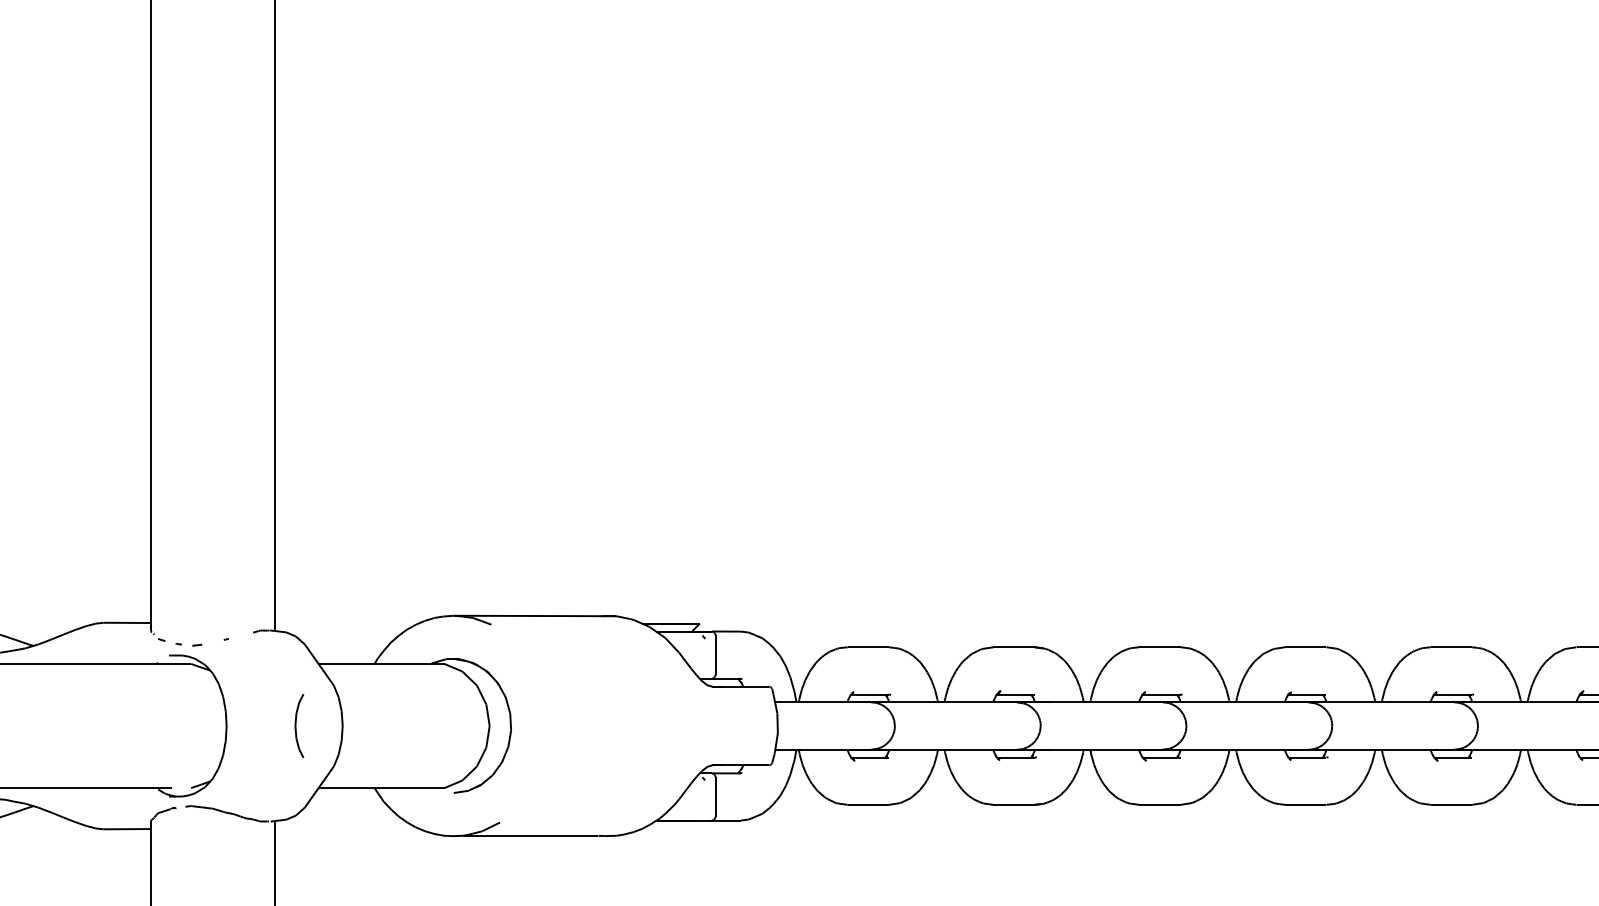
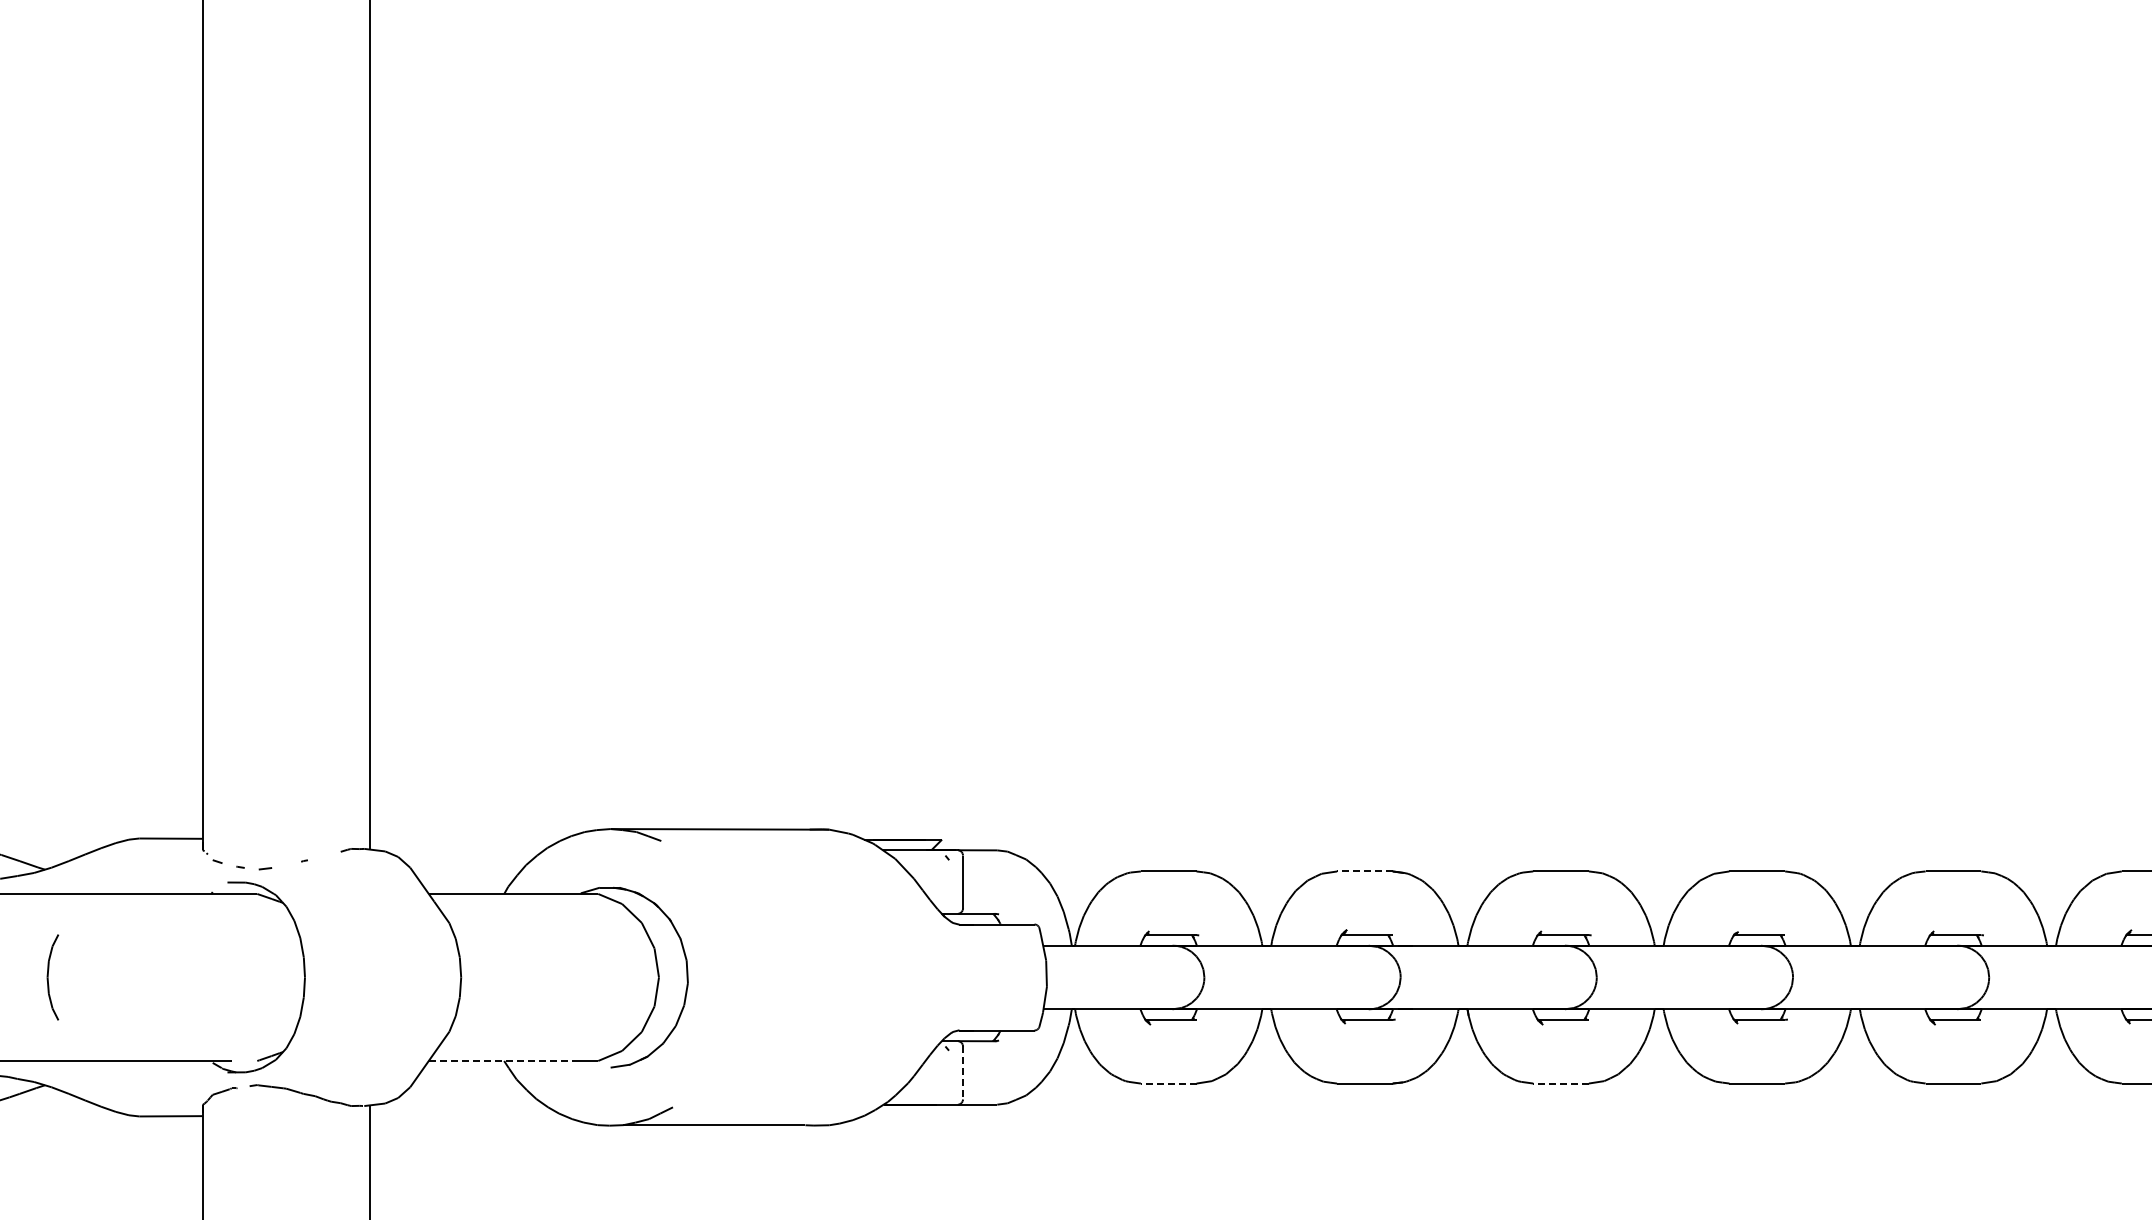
line: (1013, 647) -> (1364, 871), solid -> dashed
part: (299, 726) -> (52, 977), moved
line: (372, 787) -> (501, 1060), solid -> dashed
line: (715, 796) -> (963, 1072), solid -> dashed
line: (868, 804) -> (1168, 1083), solid -> dashed
line: (1160, 804) -> (1561, 1083), solid -> dashed

